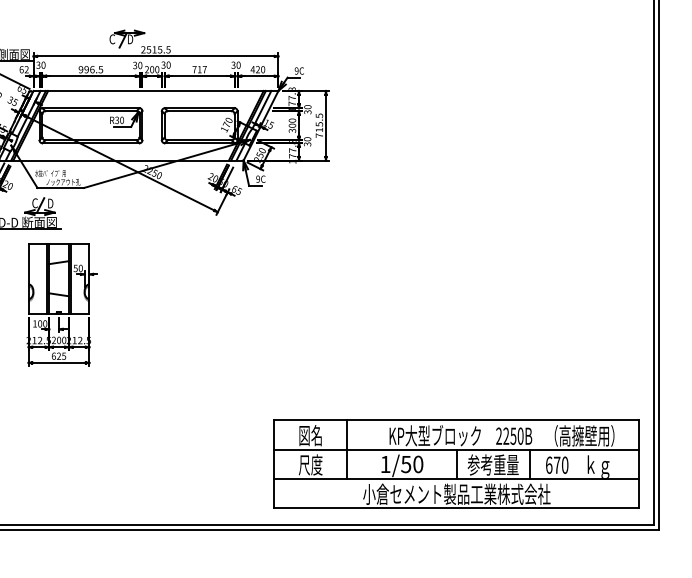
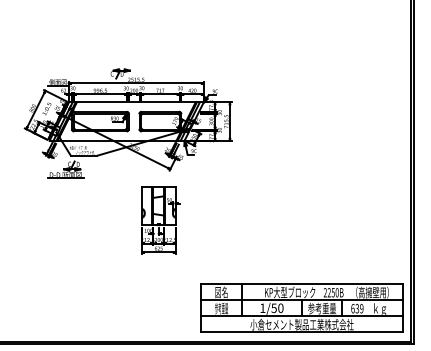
part: (62, 305) -> (160, 220), moved
text: (310, 464) -> (221, 308), 尺度 -> 参考重量
text: (561, 464) -> (359, 308), 670 -> 639

